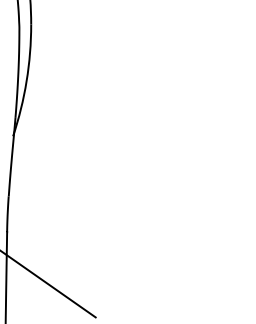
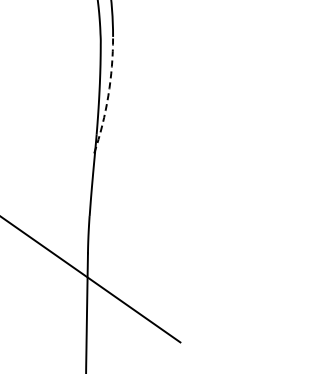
arc: (26, 80) -> (108, 95), solid -> dashed

